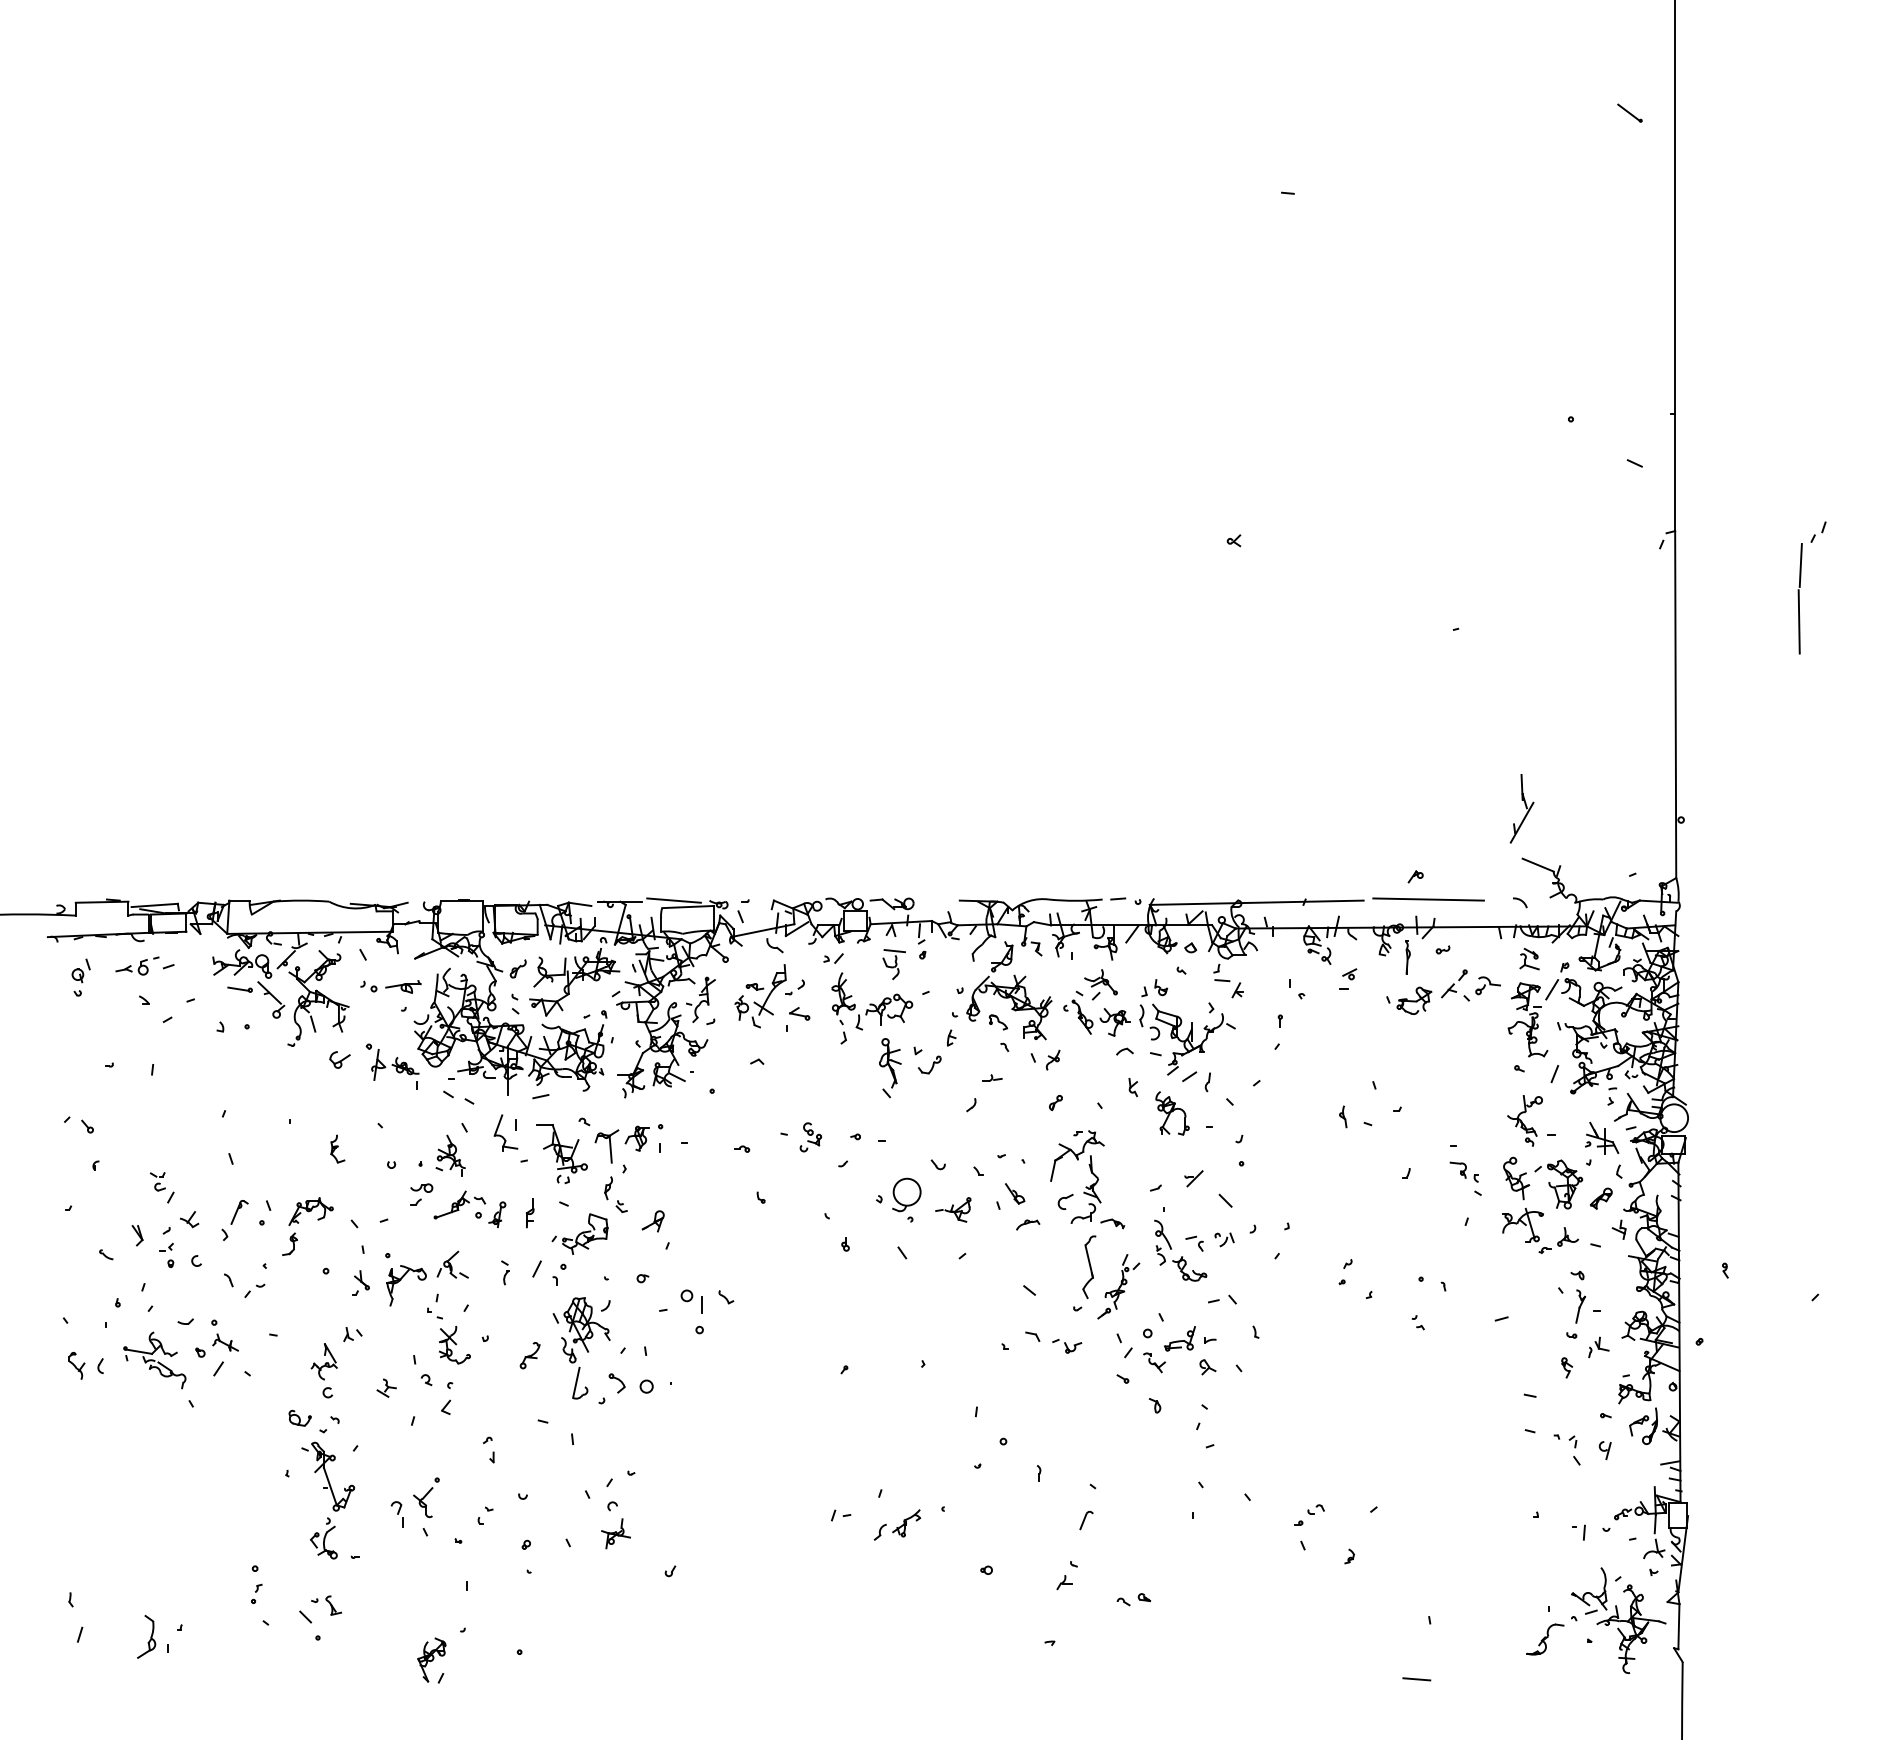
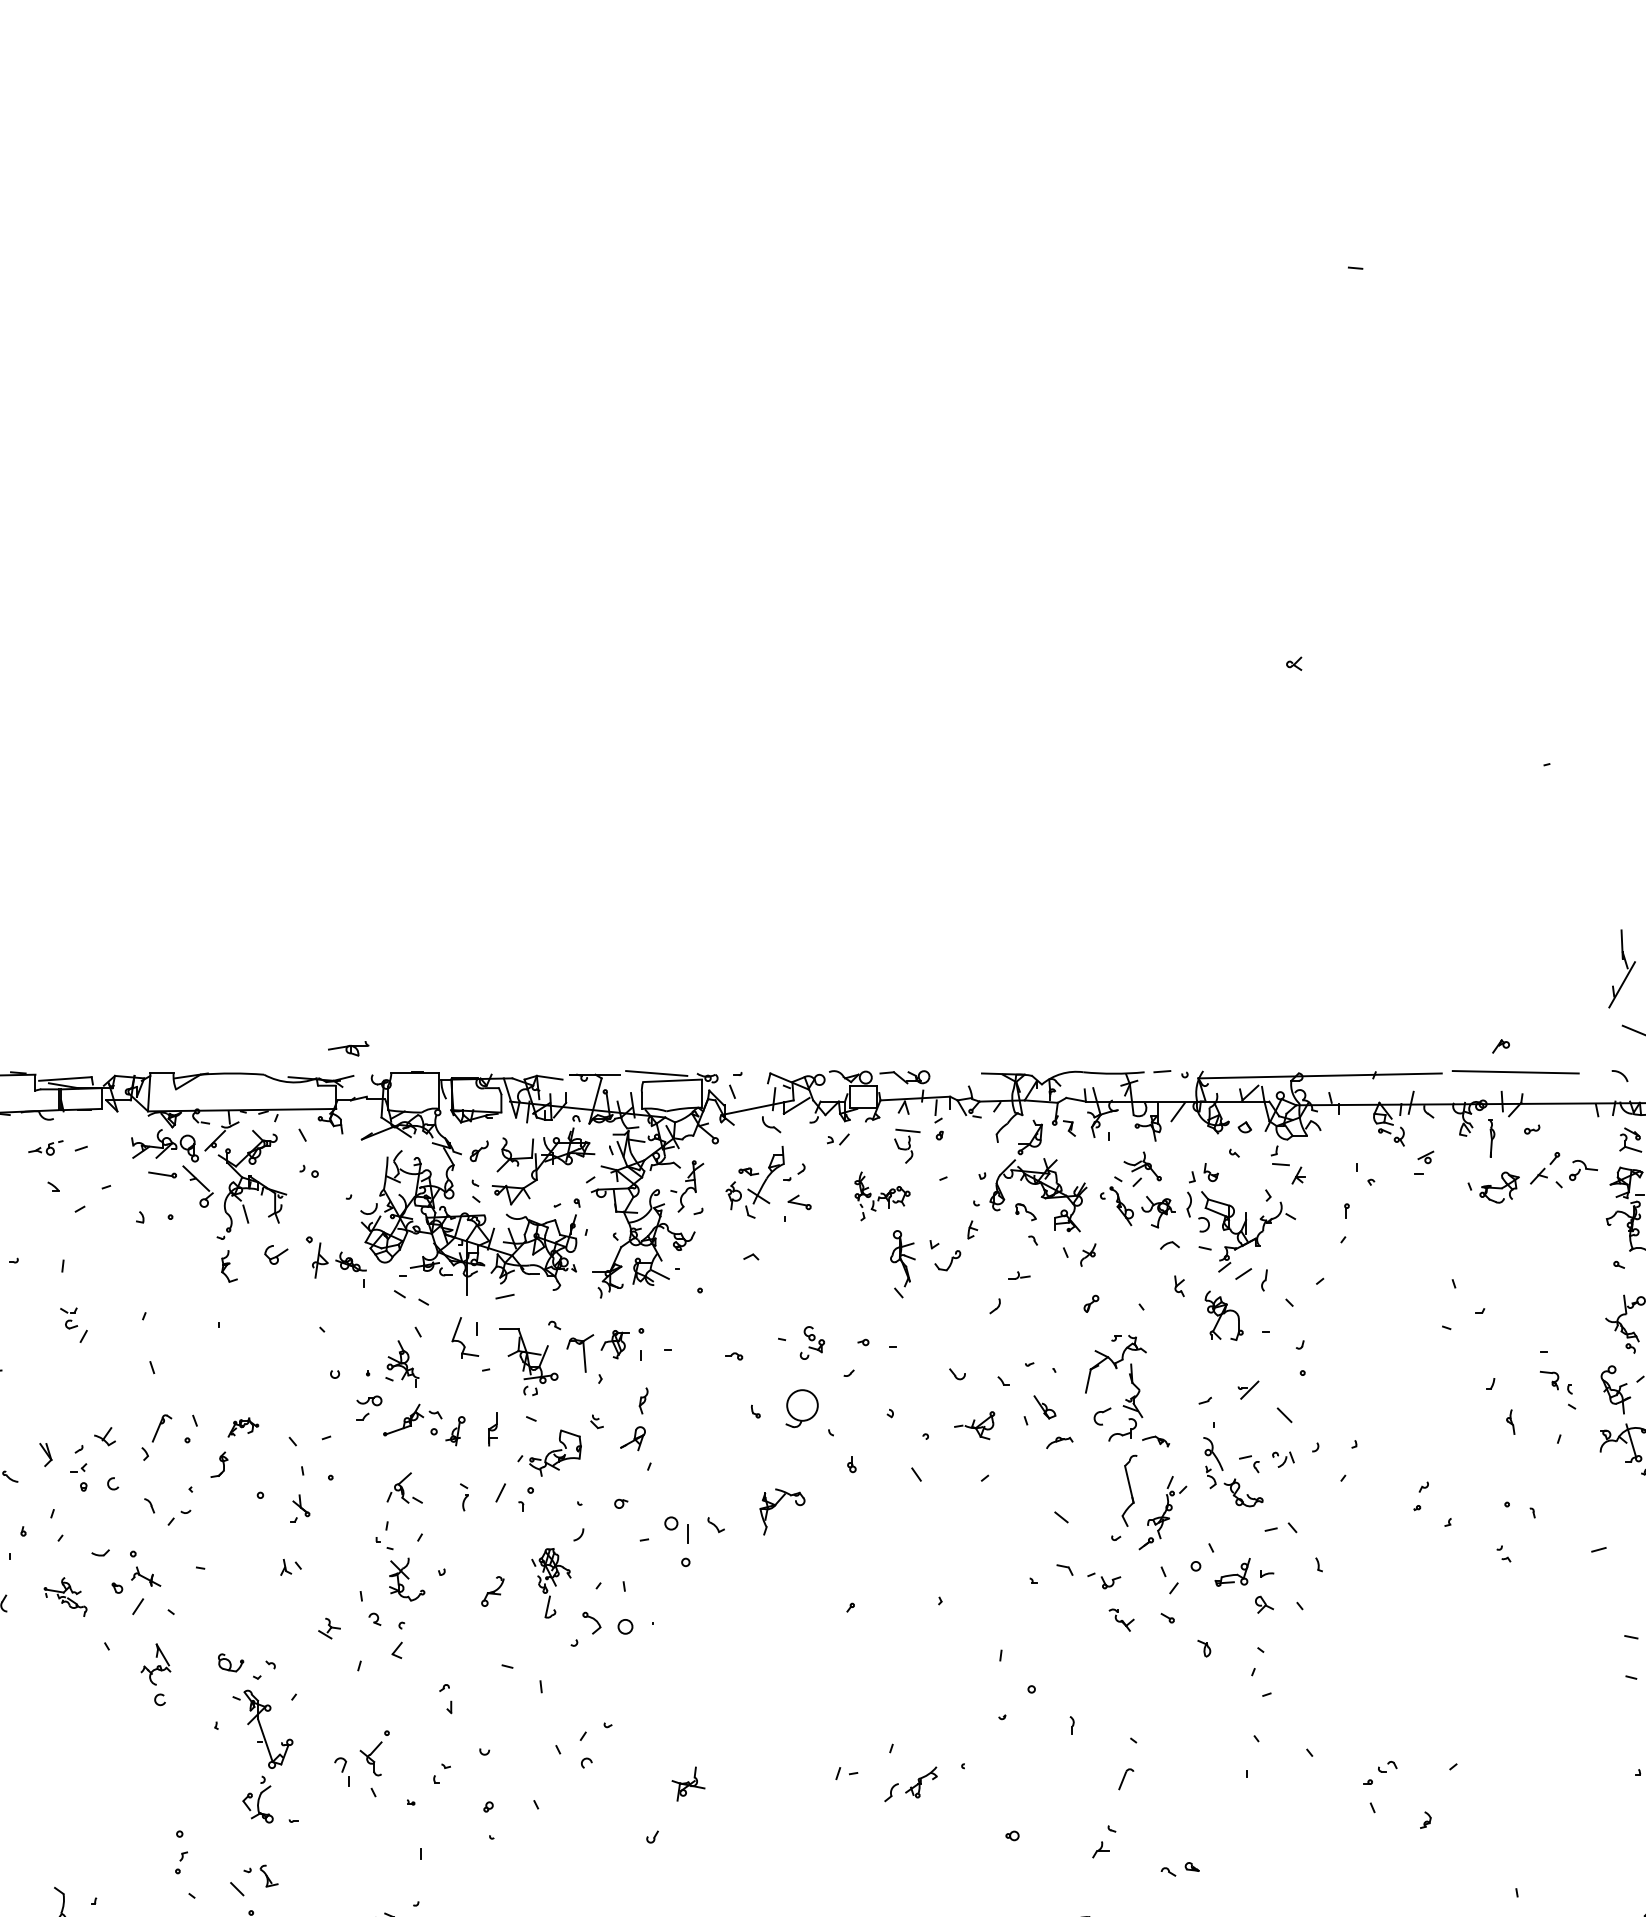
part: (137, 965) -> (45, 1147), size x0.7
part: (403, 986) -> (348, 1048), moved
part: (872, 1008) -> (882, 1196), size x0.6
part: (1343, 1116) -> (1511, 1421), moved
part: (337, 1148) -> (229, 1265), moved
part: (161, 1187) -> (73, 1324), moved
part: (608, 1188) -> (643, 1401), moved
part: (906, 1194) -> (801, 1408), moved
part: (310, 1211) -> (242, 1427), size x0.6
part: (401, 1280) -> (776, 1505), moved
part: (581, 1348) -> (551, 1583), size x0.6
part: (154, 1360) -> (65, 1597), size x0.6
part: (1154, 1362) -> (1121, 1619), moved
part: (323, 1370) -> (155, 1674), moved
part: (615, 1533) -> (687, 1783), moved

